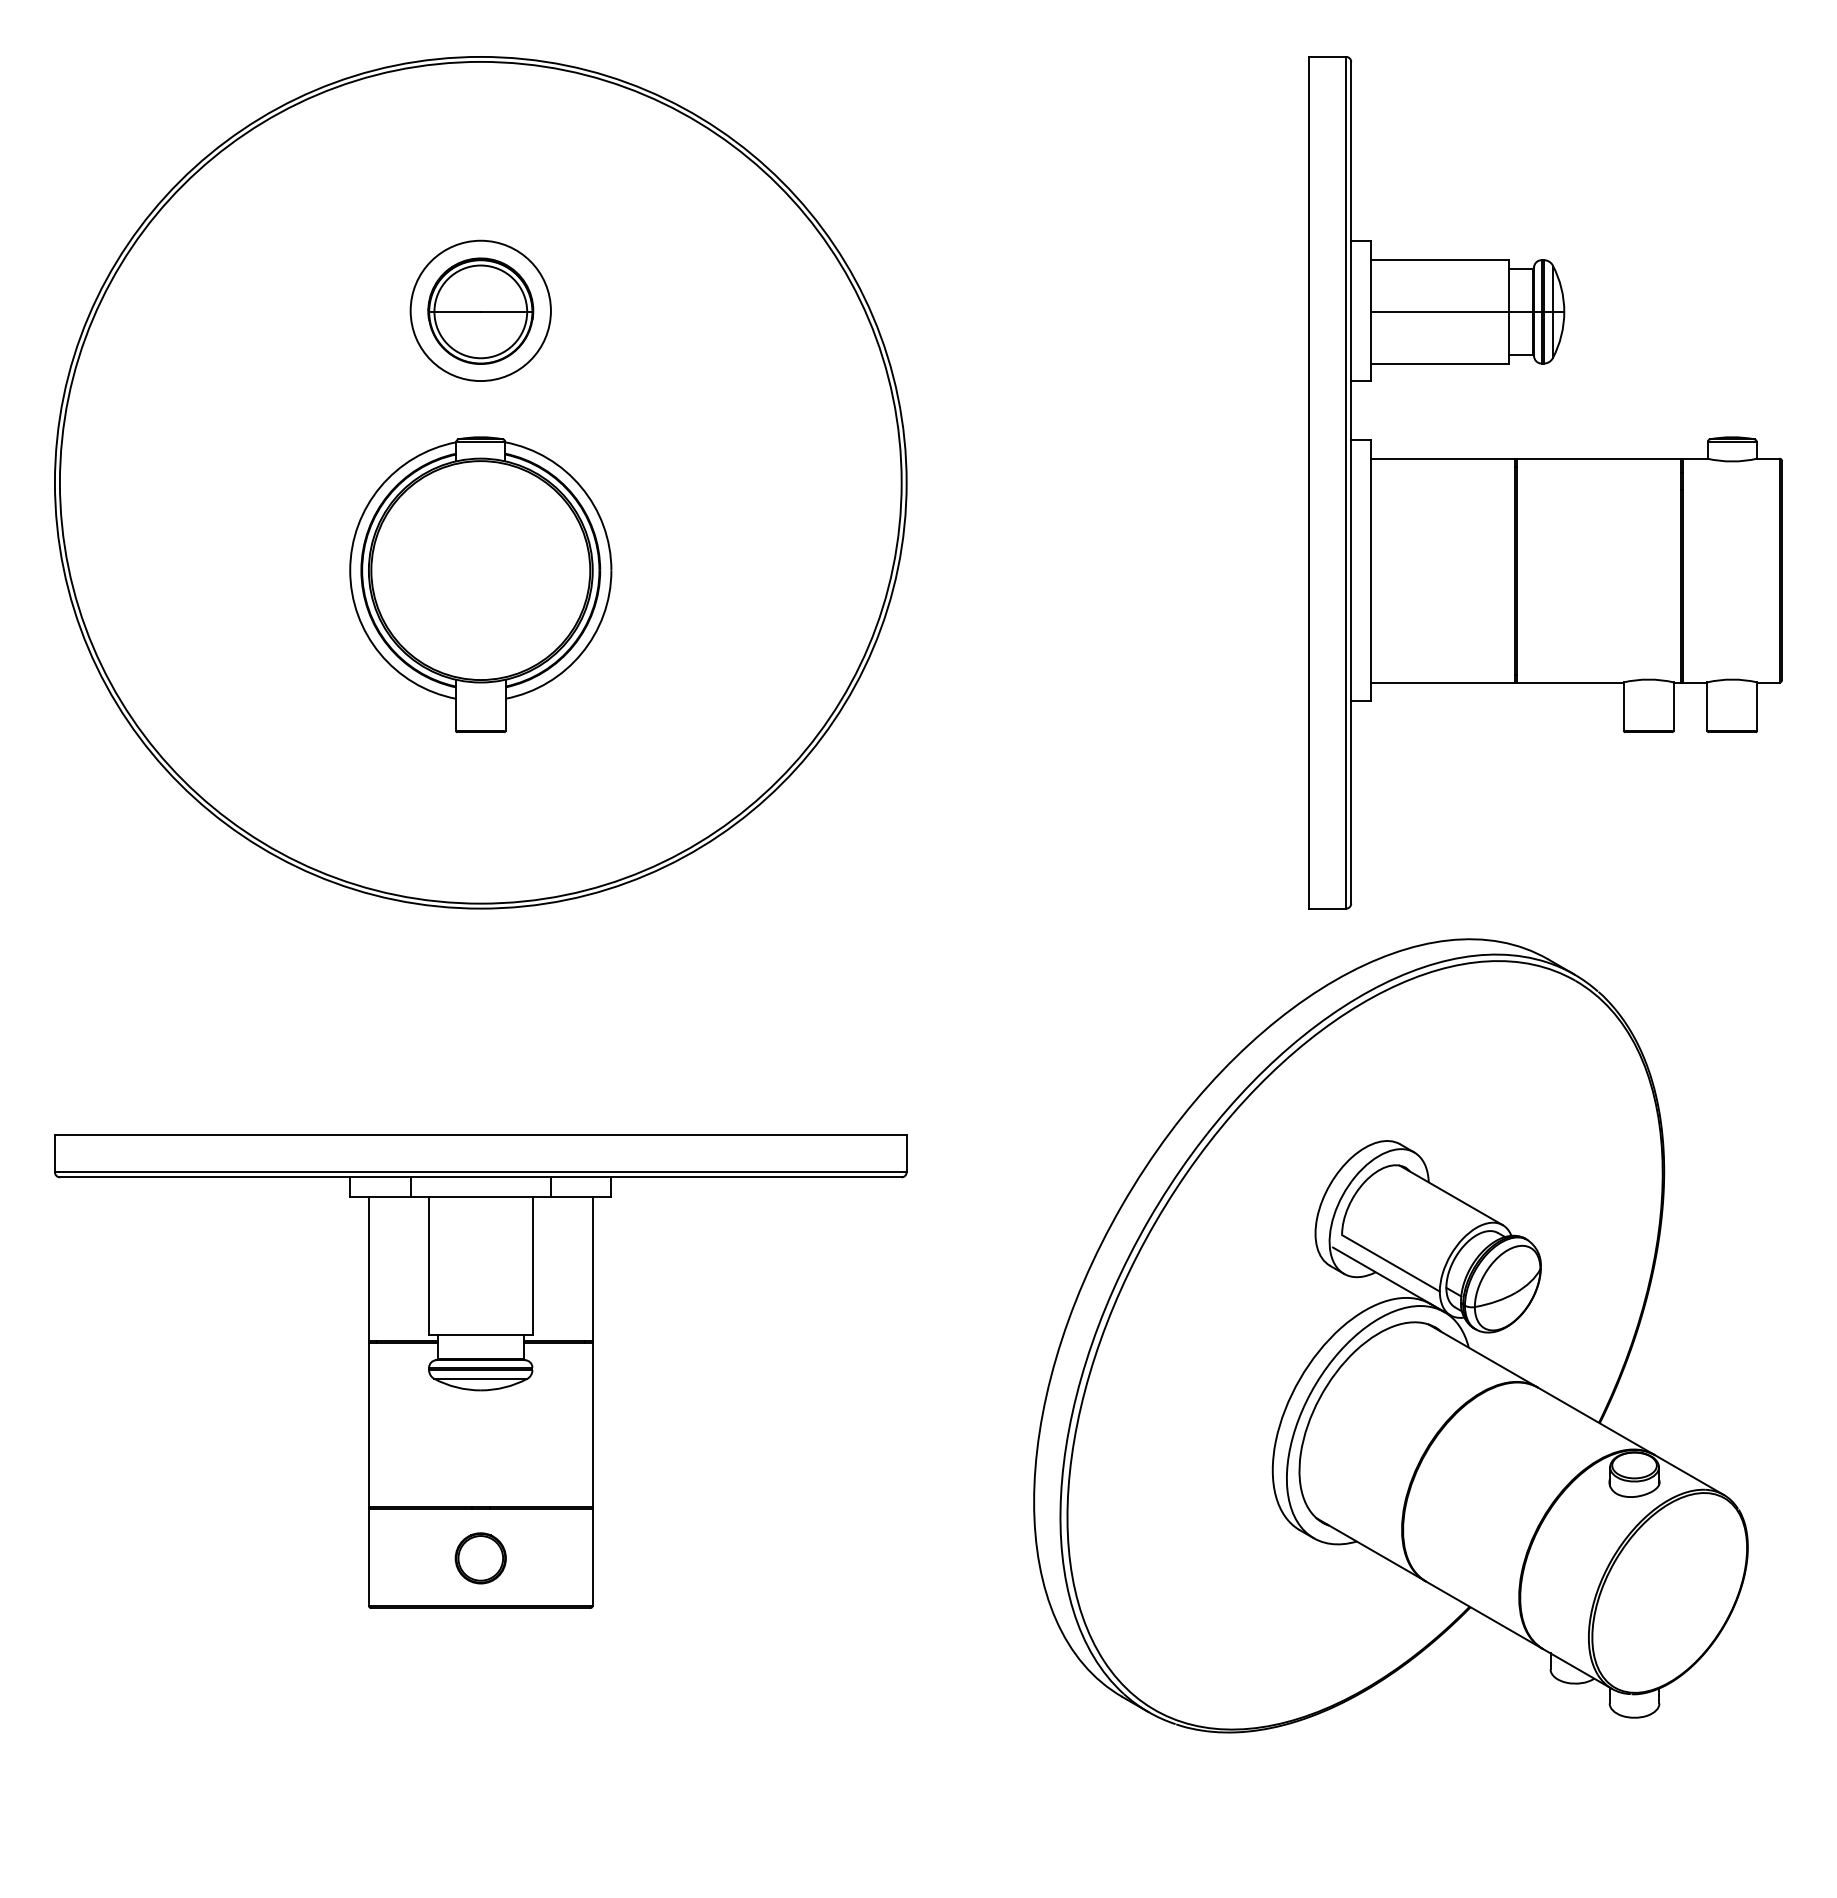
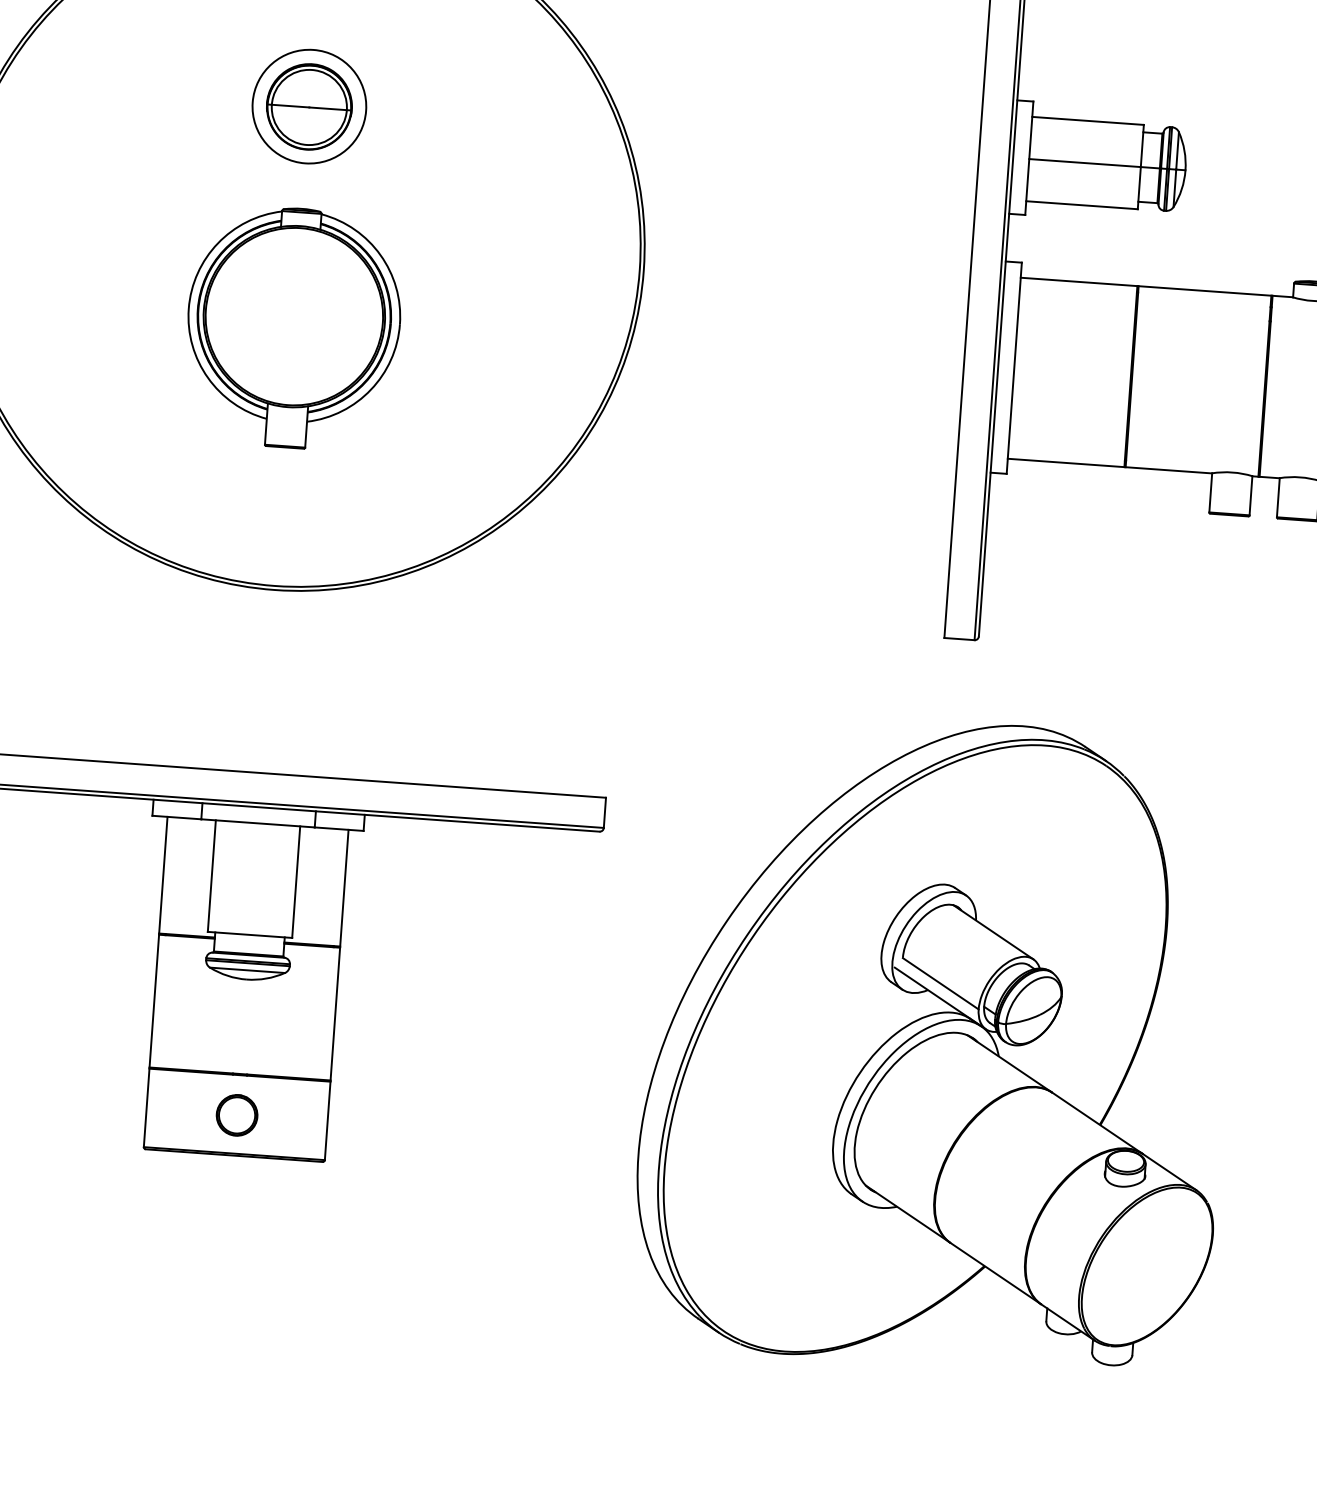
part: (1390, 1335) -> (936, 1042), moved

